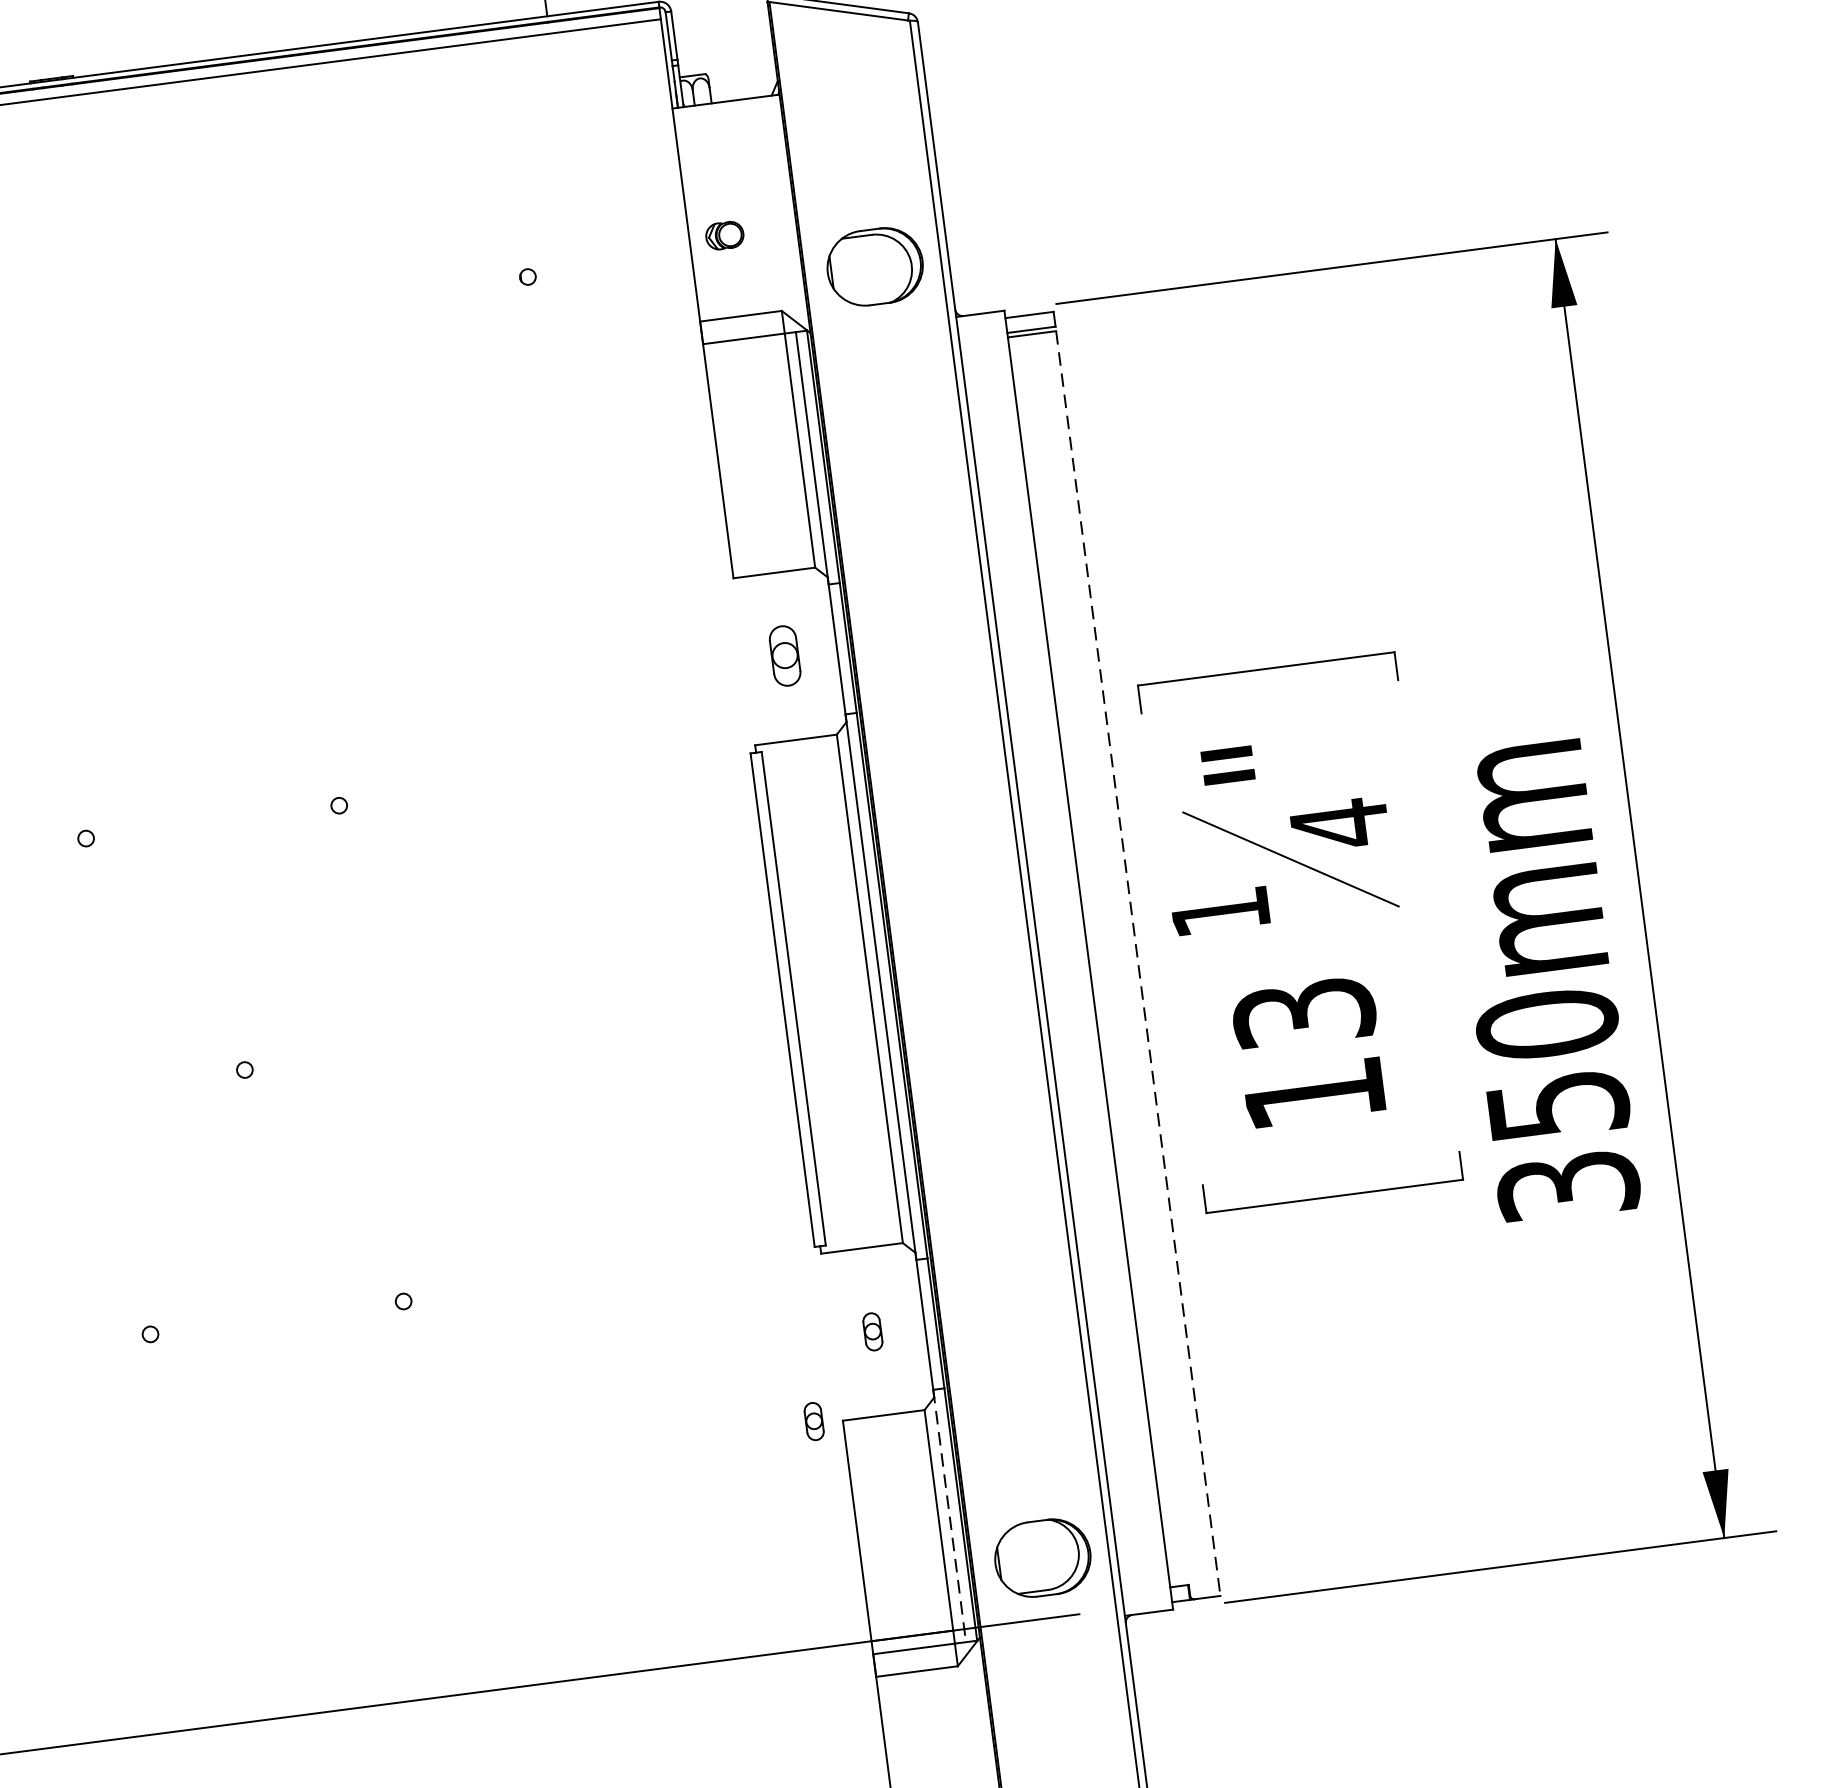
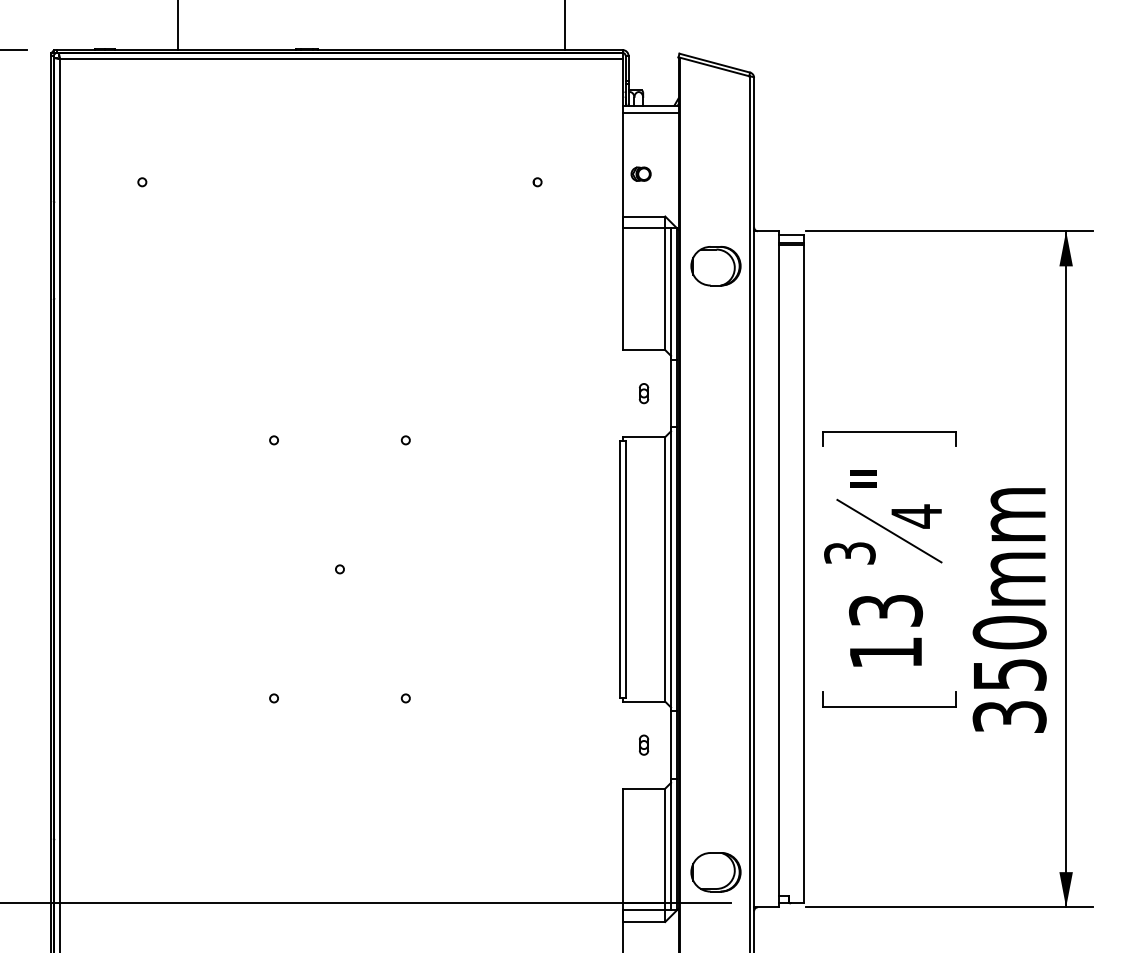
line: (727, 116) -> (650, 113), added
part: (874, 267) -> (715, 266), moved
part: (784, 656) -> (643, 393), size x0.62
text: (1219, 912) -> (849, 553), 1 -> 3
line: (1138, 963) -> (804, 574), dashed -> solid
part: (814, 1420) -> (608, 786), removed
line: (950, 1515) -> (671, 844), dashed -> solid

